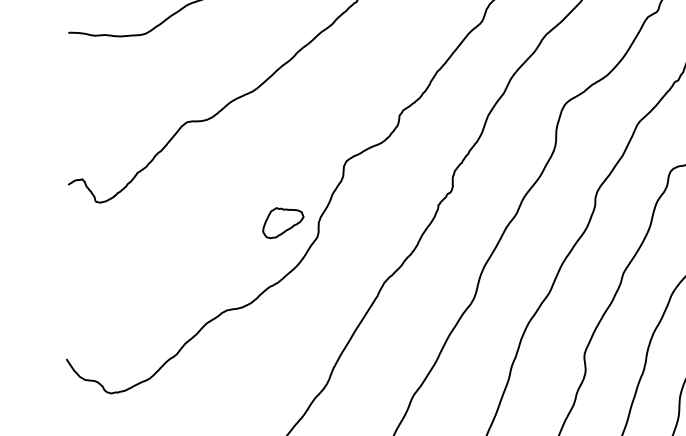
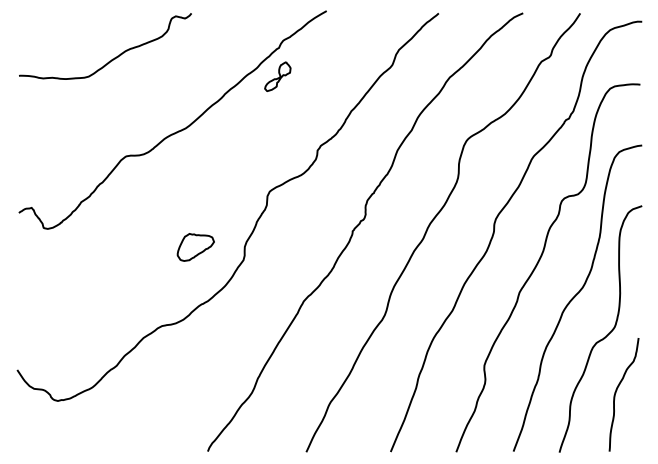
part: (355, 33) -> (277, 76), added
part: (282, 223) -> (195, 247), moved

